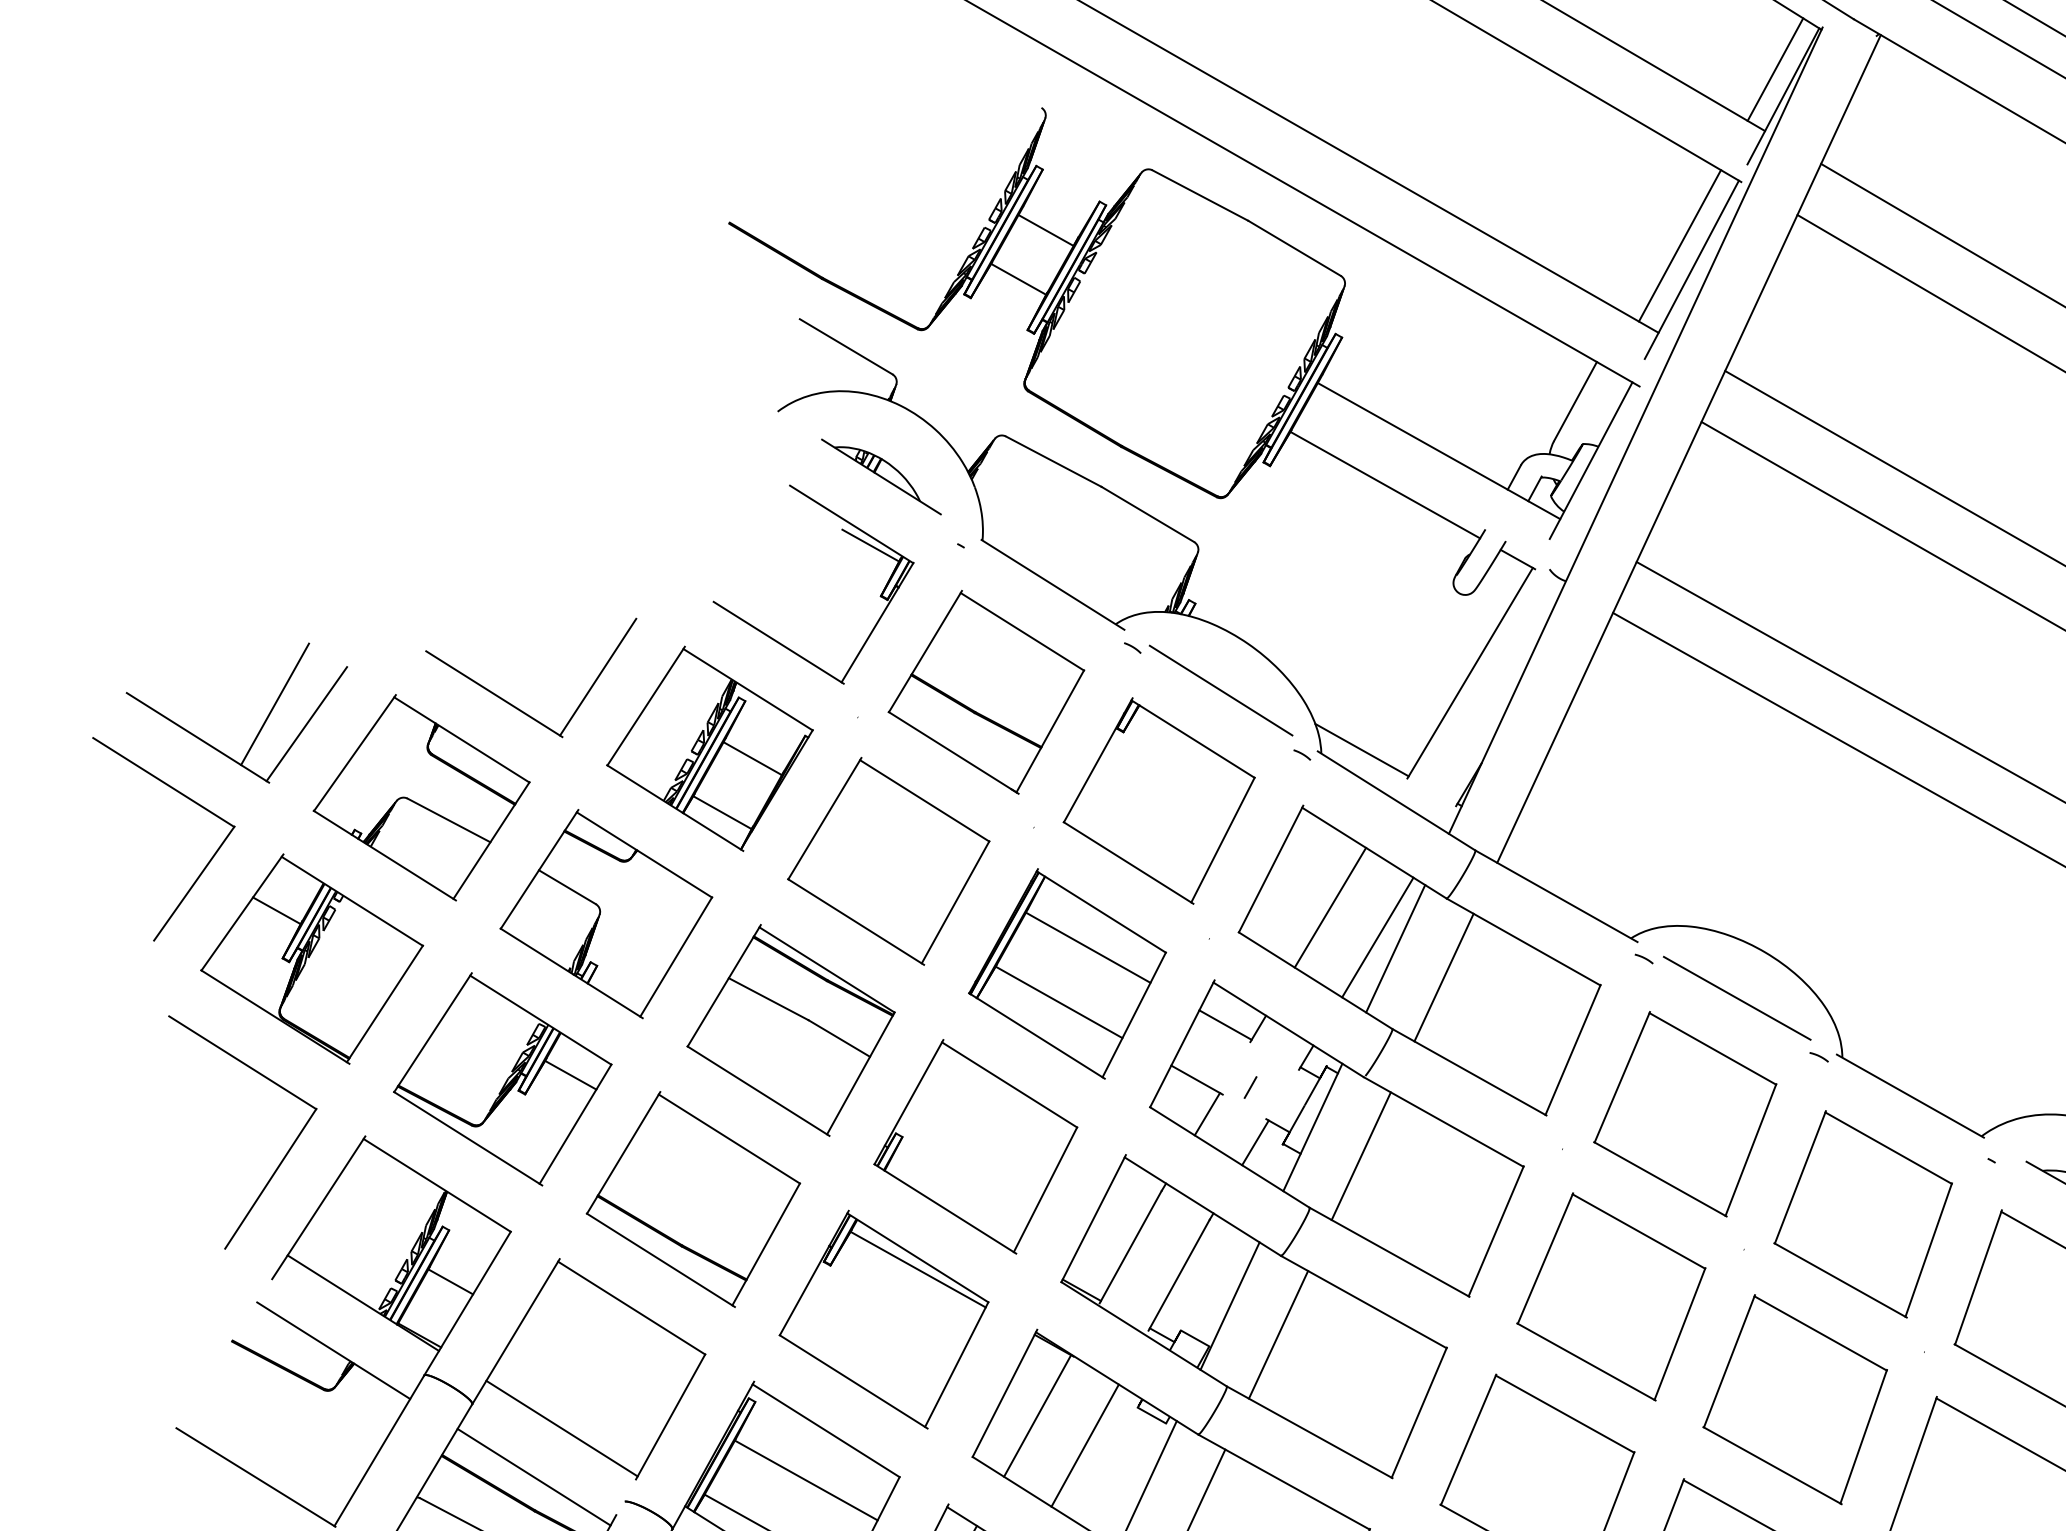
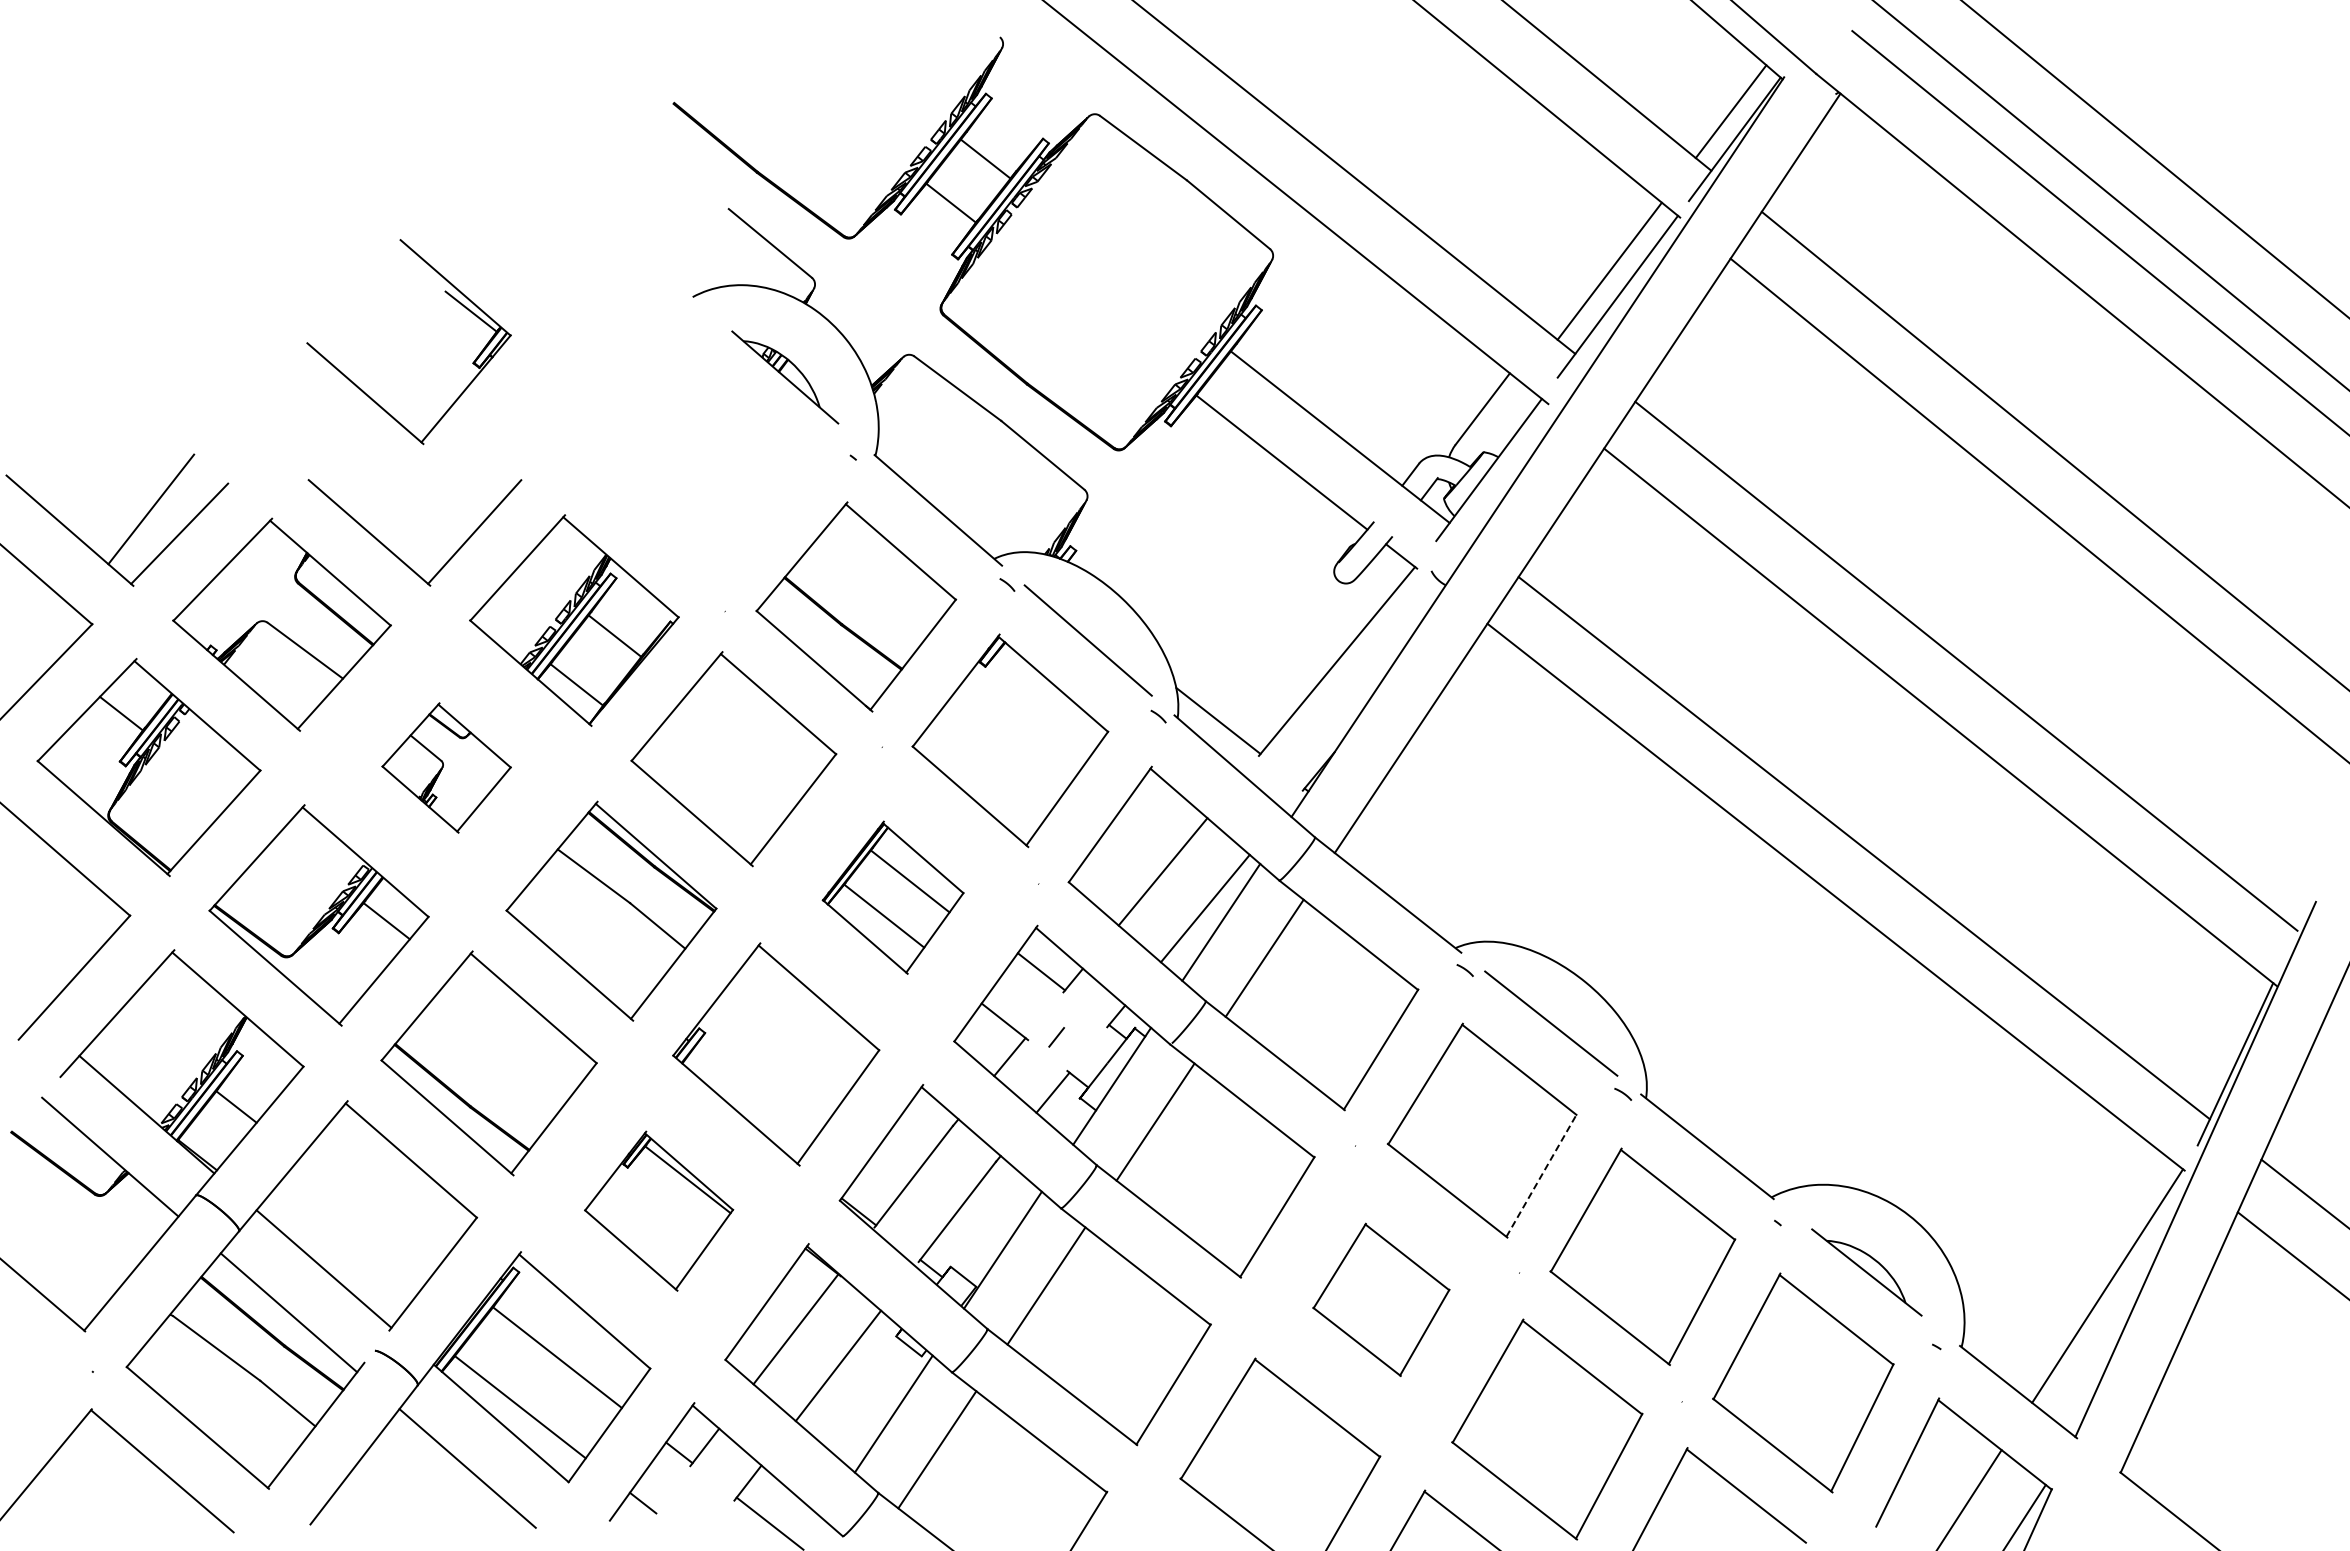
part: (845, 533) -> (448, 295), moved
part: (606, 914) -> (446, 767), size x0.6
part: (1066, 974) -> (892, 897), size x0.7
line: (1750, 1149) -> (1541, 1175), solid -> dashed
part: (1611, 1296) -> (1381, 1299), size x0.7
part: (883, 1319) -> (658, 1210), size x0.7

